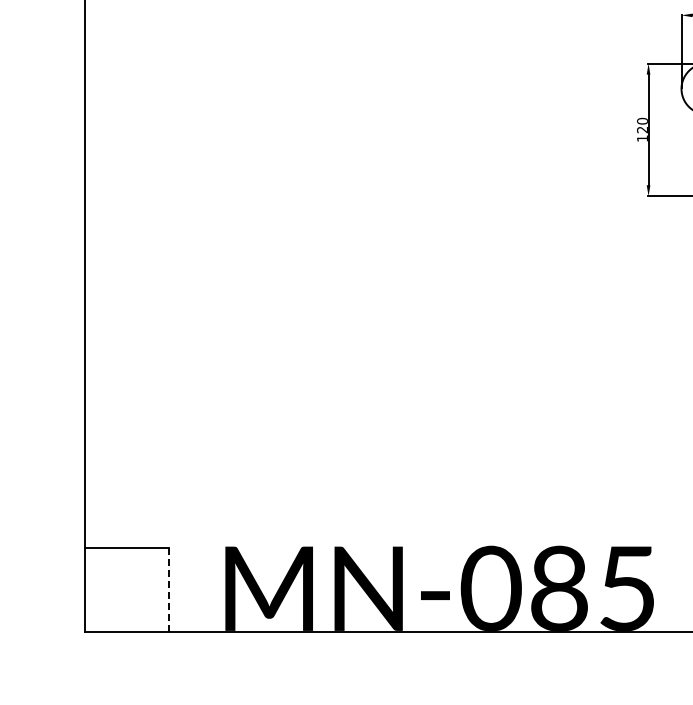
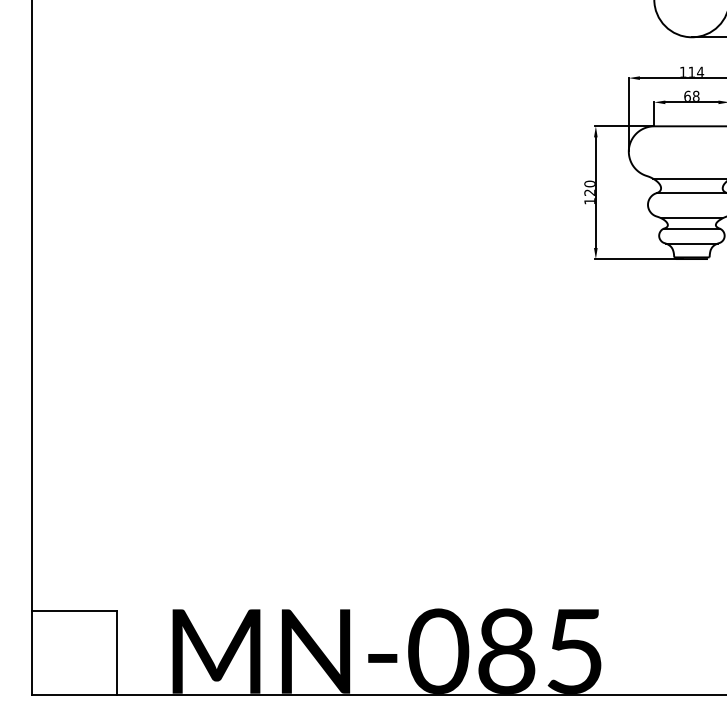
line: (169, 590) -> (116, 653), dashed -> solid

